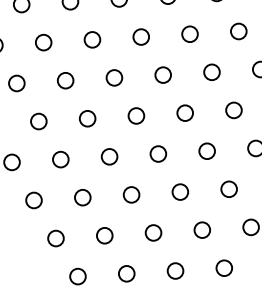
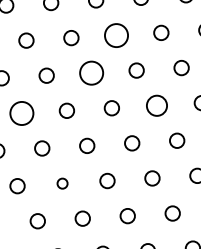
circle: (162, 74) -> (115, 34), size x1.6
circle: (136, 115) -> (91, 72), size x1.6
circle: (206, 150) -> (156, 105), size x1.4
circle: (60, 159) -> (21, 113), size x1.6
circle: (104, 235) -> (62, 183), size x0.7

